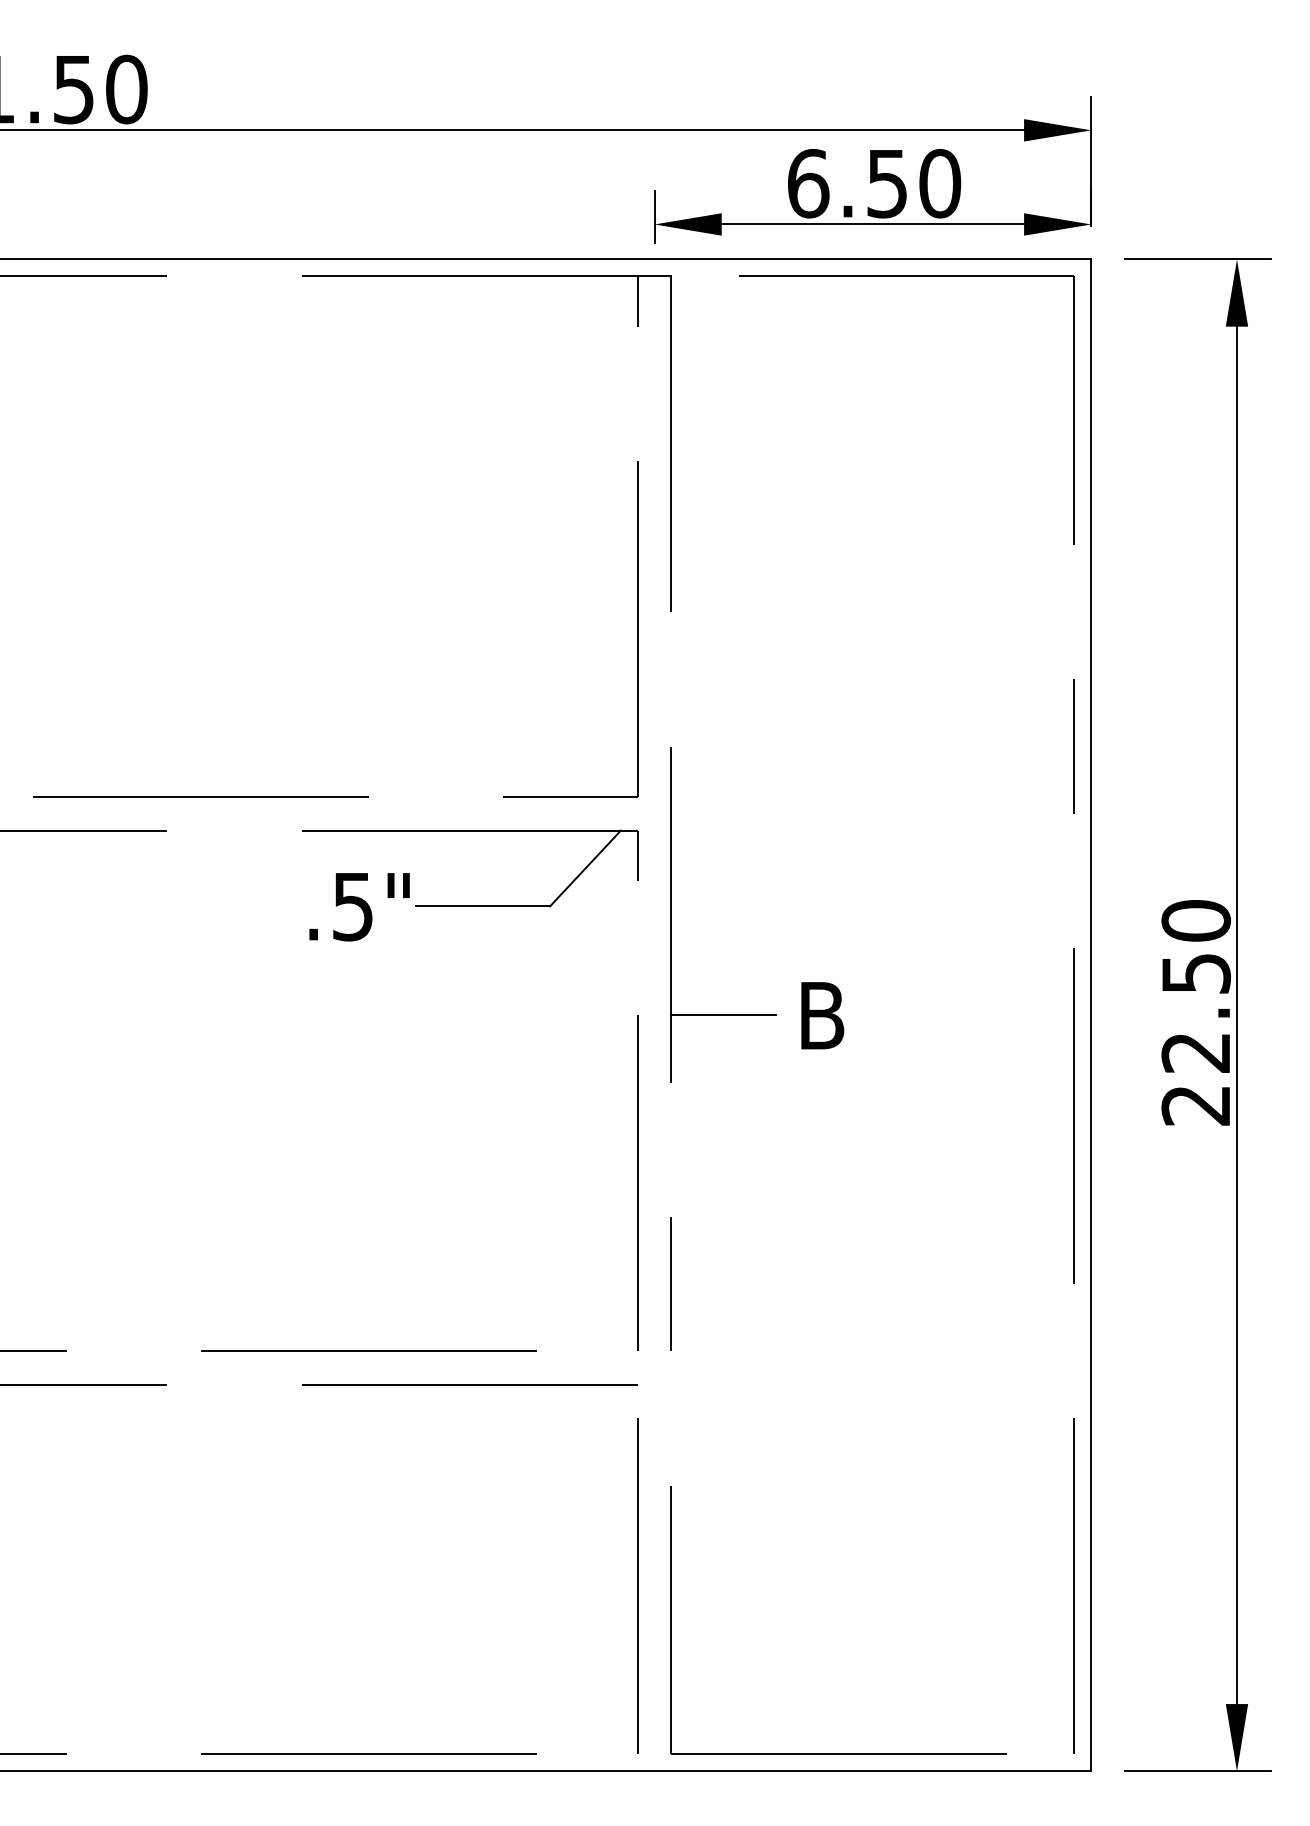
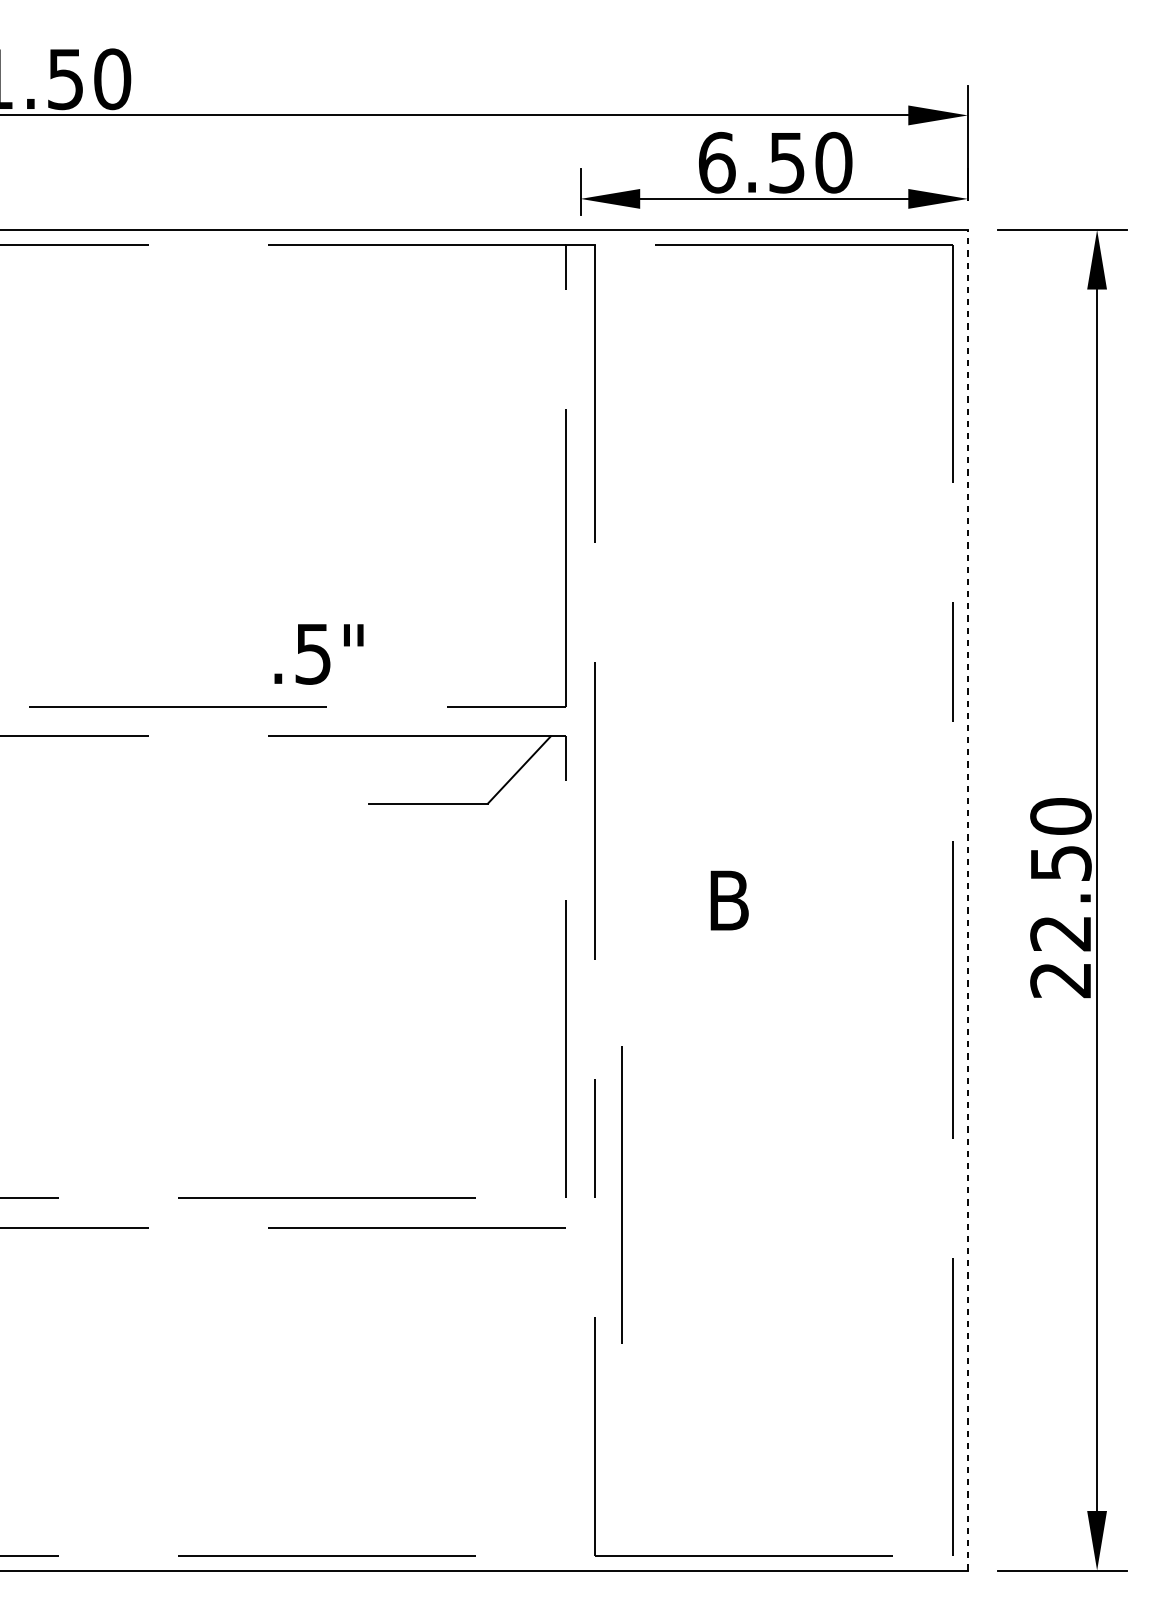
text: (359, 907) -> (318, 654), moved
line: (723, 1015) -> (641, 900), removed
line: (1091, 1015) -> (968, 900), solid -> dashed
line: (637, 1585) -> (621, 1193), moved

